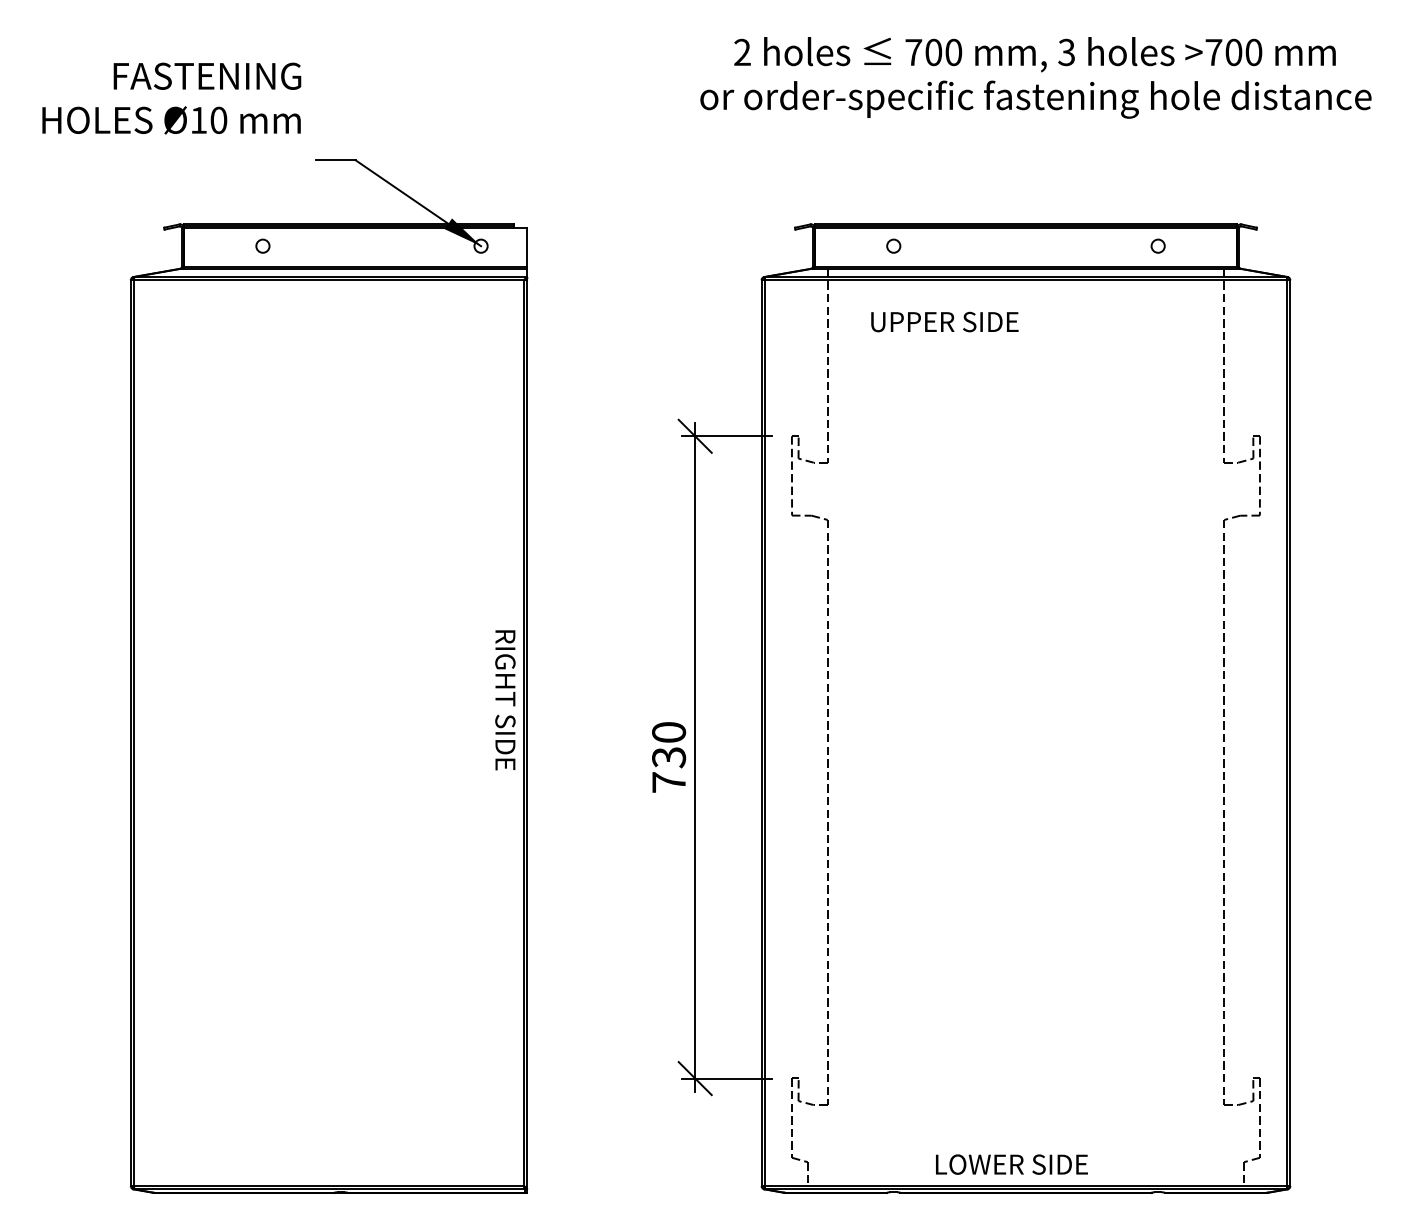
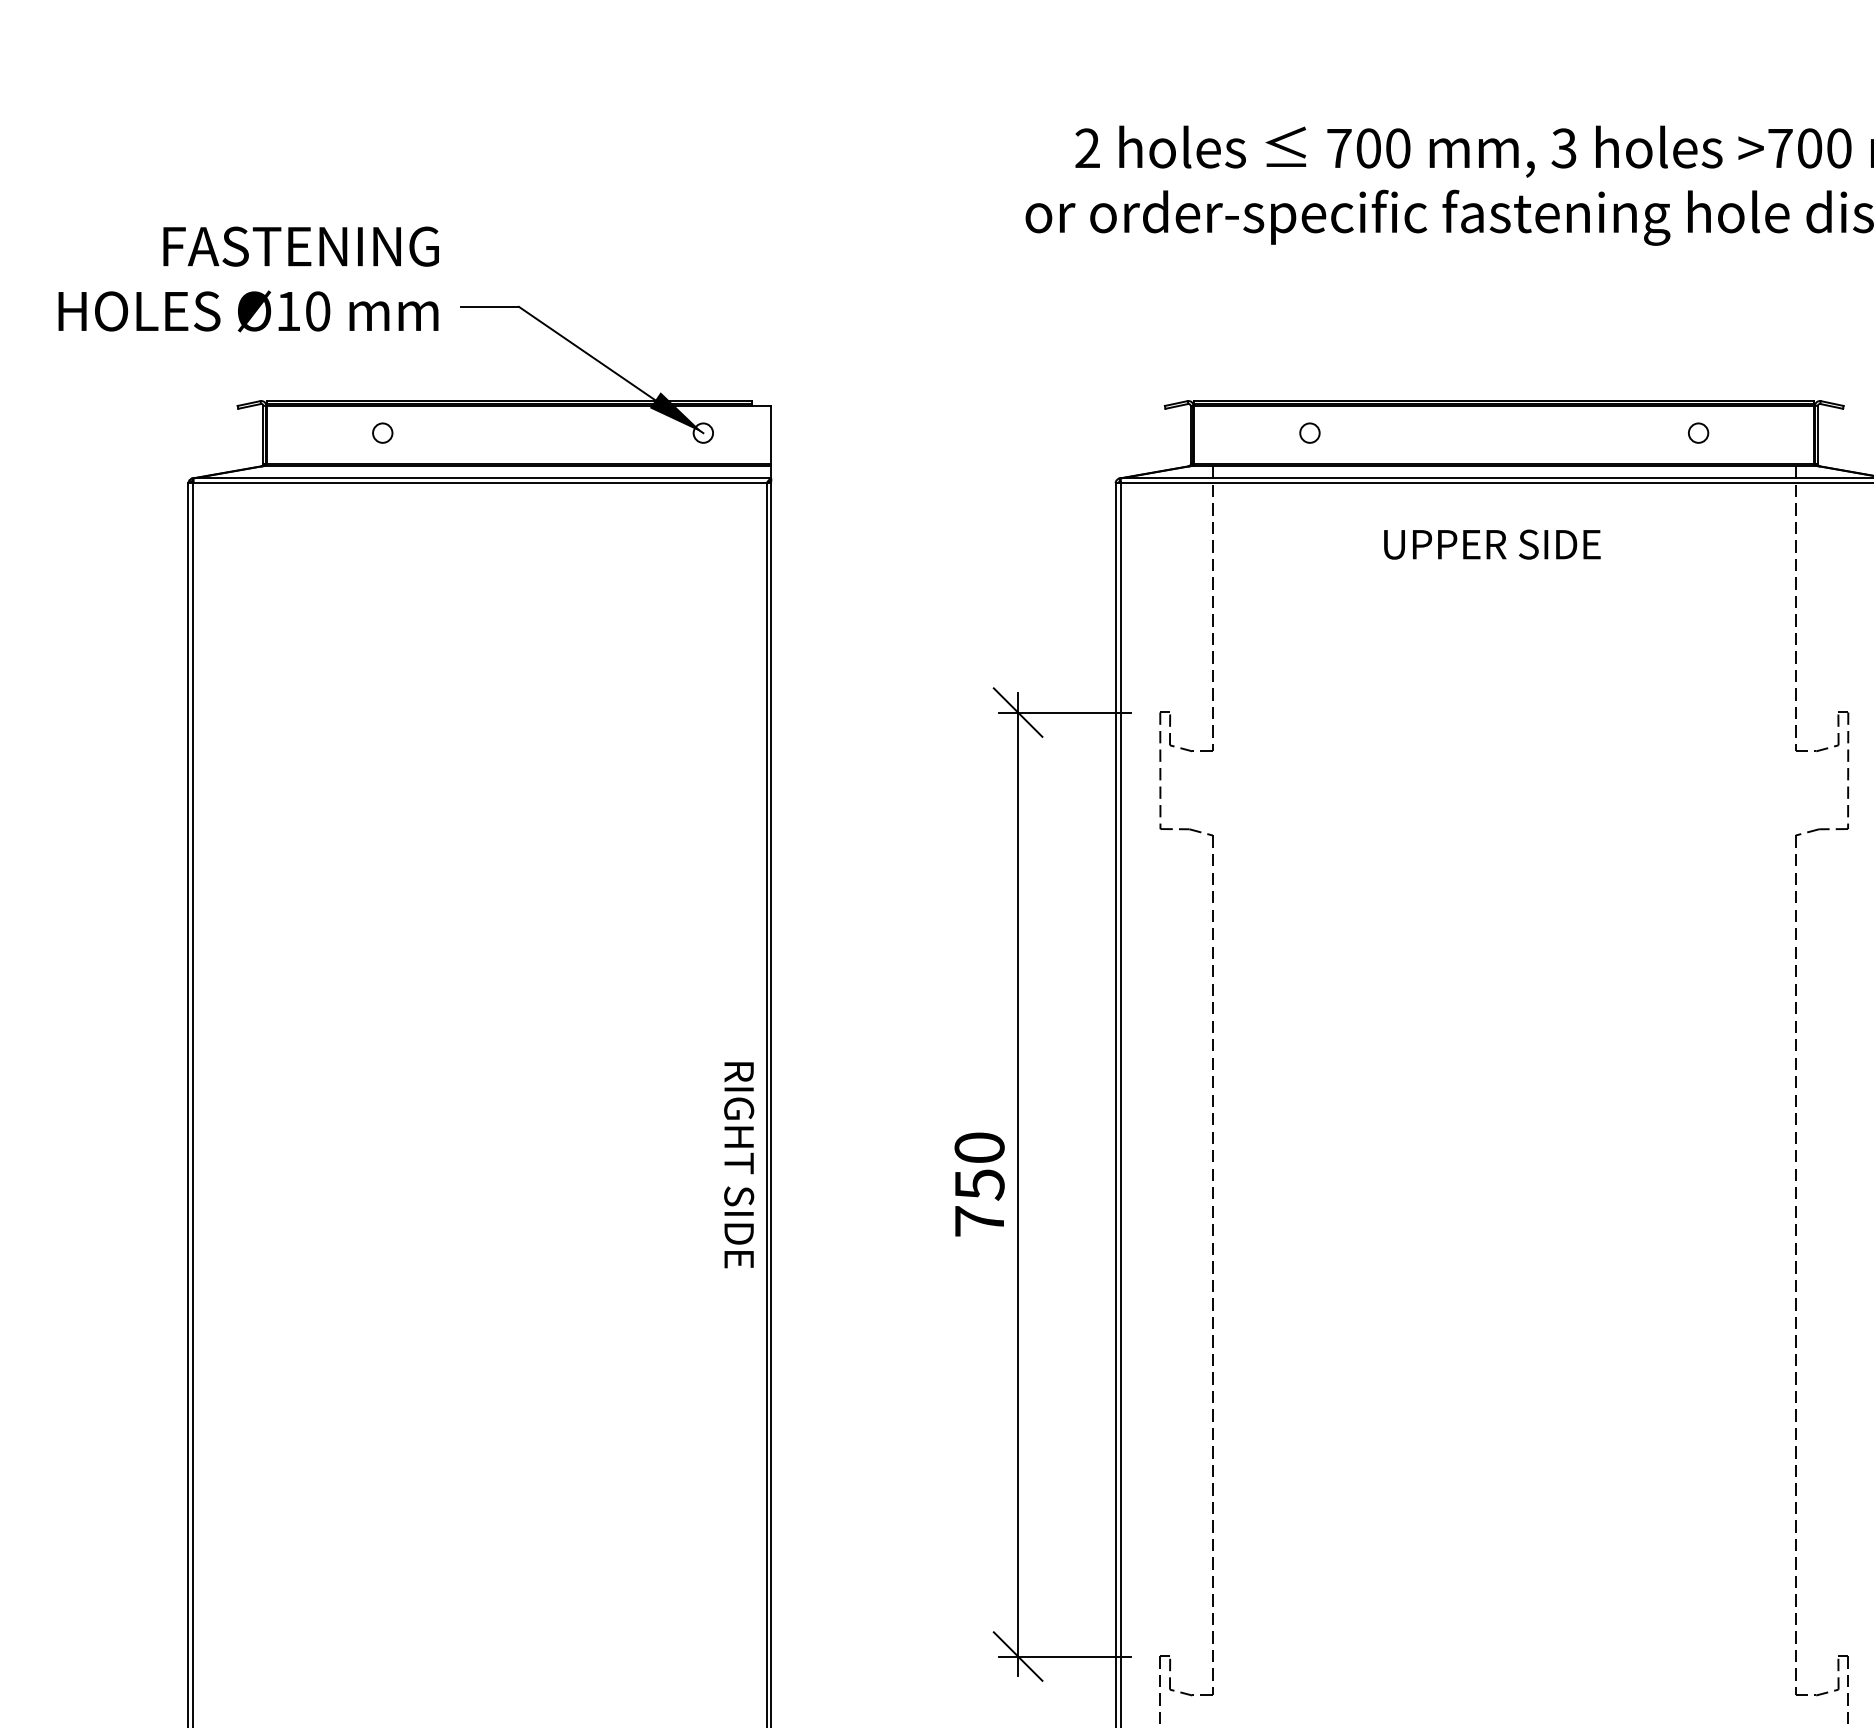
text: (171, 98) -> (248, 279), moved
text: (944, 321) -> (1491, 543), moved
text: (505, 700) -> (739, 1165), moved
text: (668, 757) -> (978, 1184), 730 -> 750

